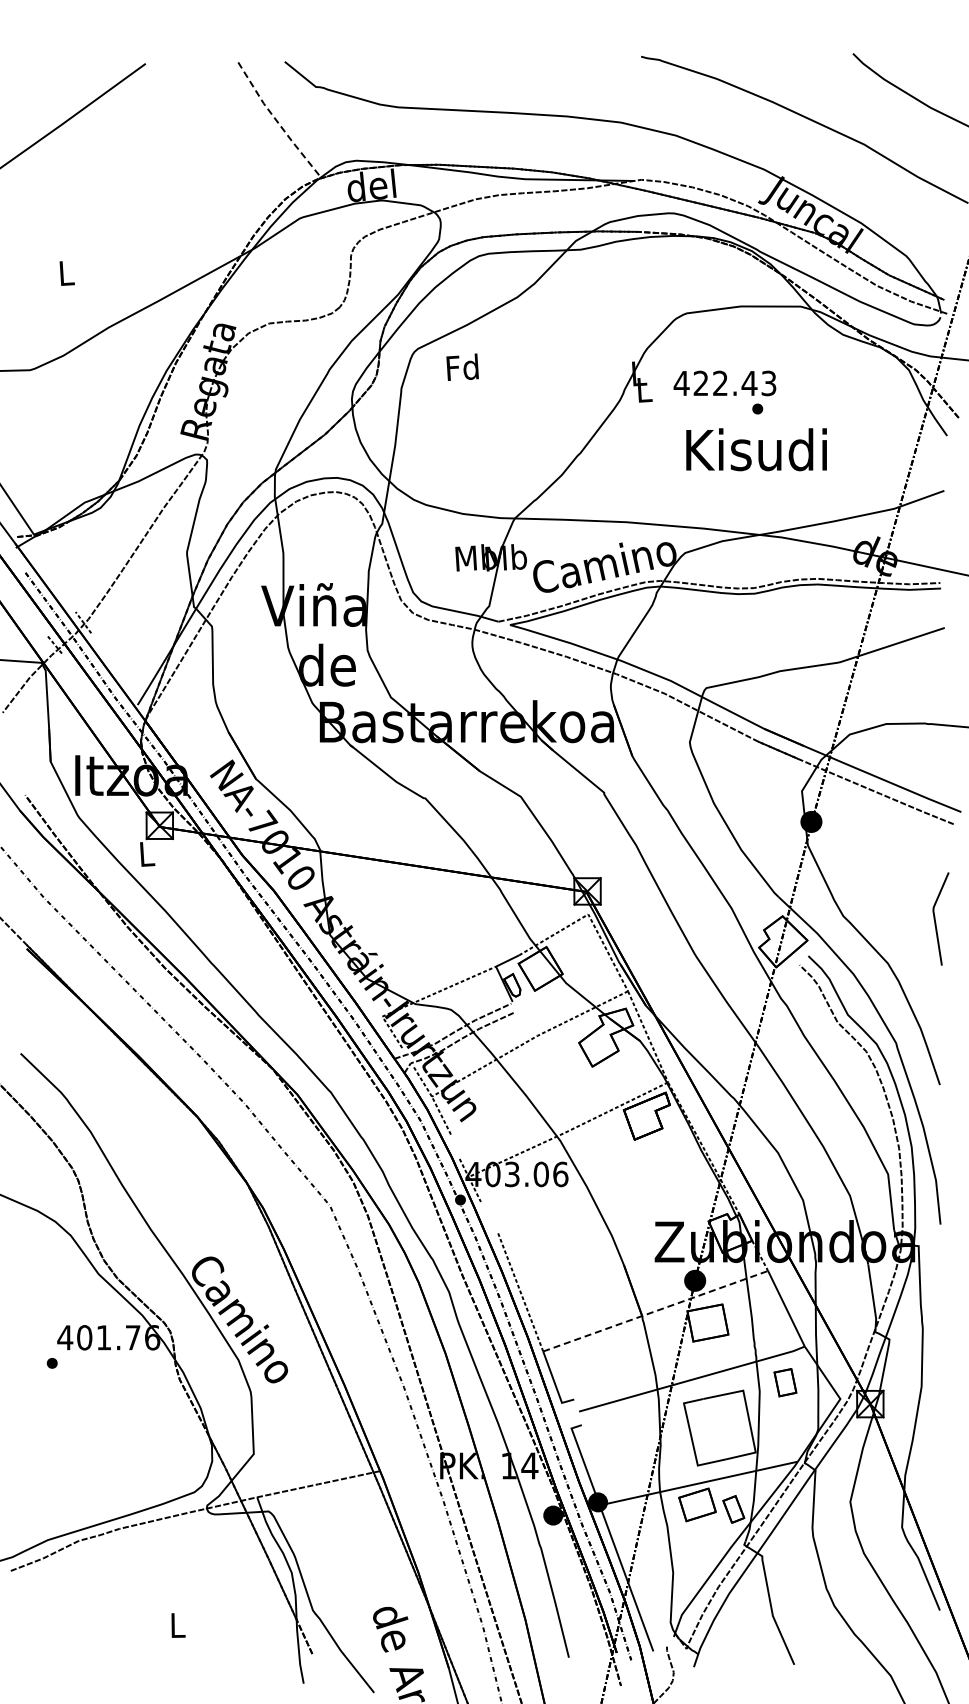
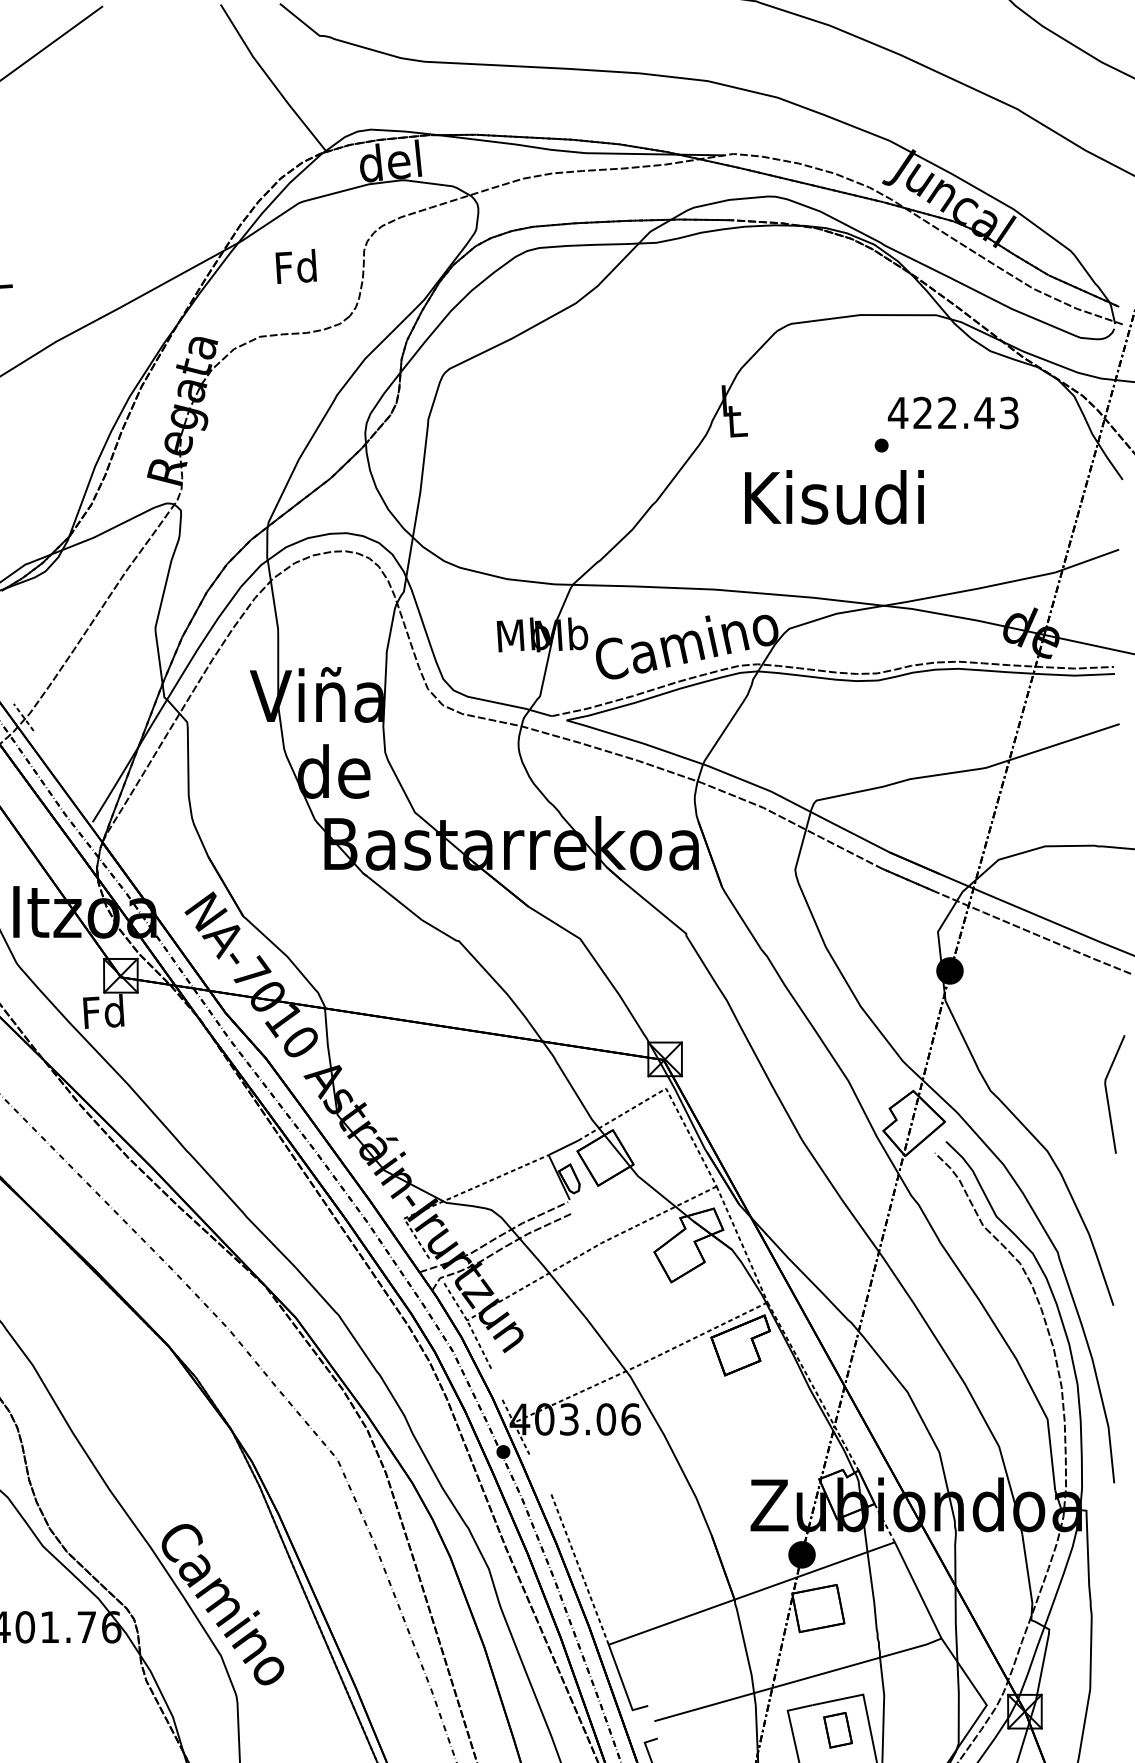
line: (277, 121) -> (270, 79), dashed -> solid
text: (462, 366) -> (296, 265), moved
text: (724, 383) -> (952, 413), moved
text: (756, 449) -> (834, 497), moved
text: (146, 853) -> (103, 1011), L -> Fd
line: (656, 1311) -> (752, 1593), dashed -> solid
part: (785, 1382) -> (838, 1730), moved

